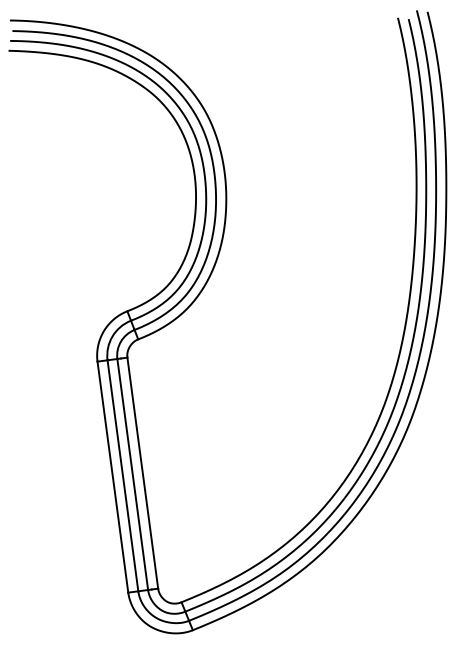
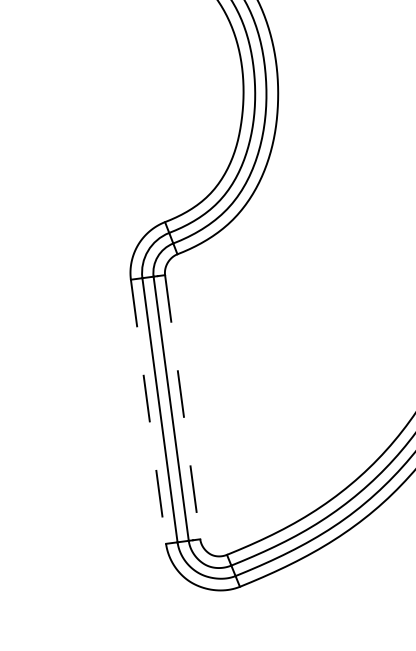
line: (142, 473) -> (182, 407), solid -> dashed
line: (112, 477) -> (148, 412), solid -> dashed

